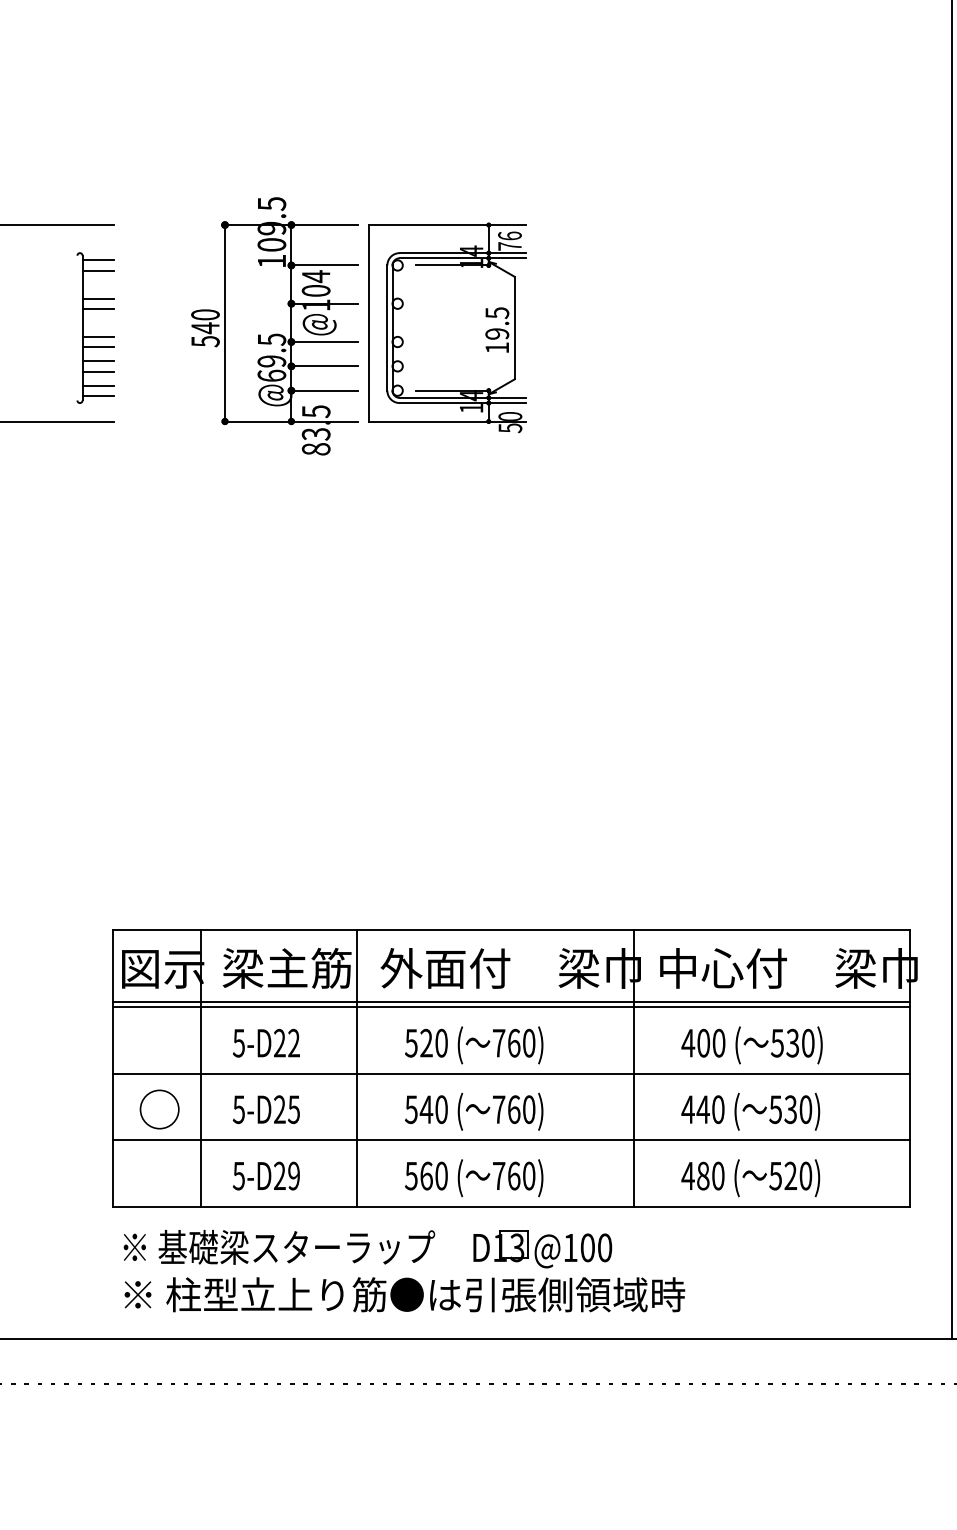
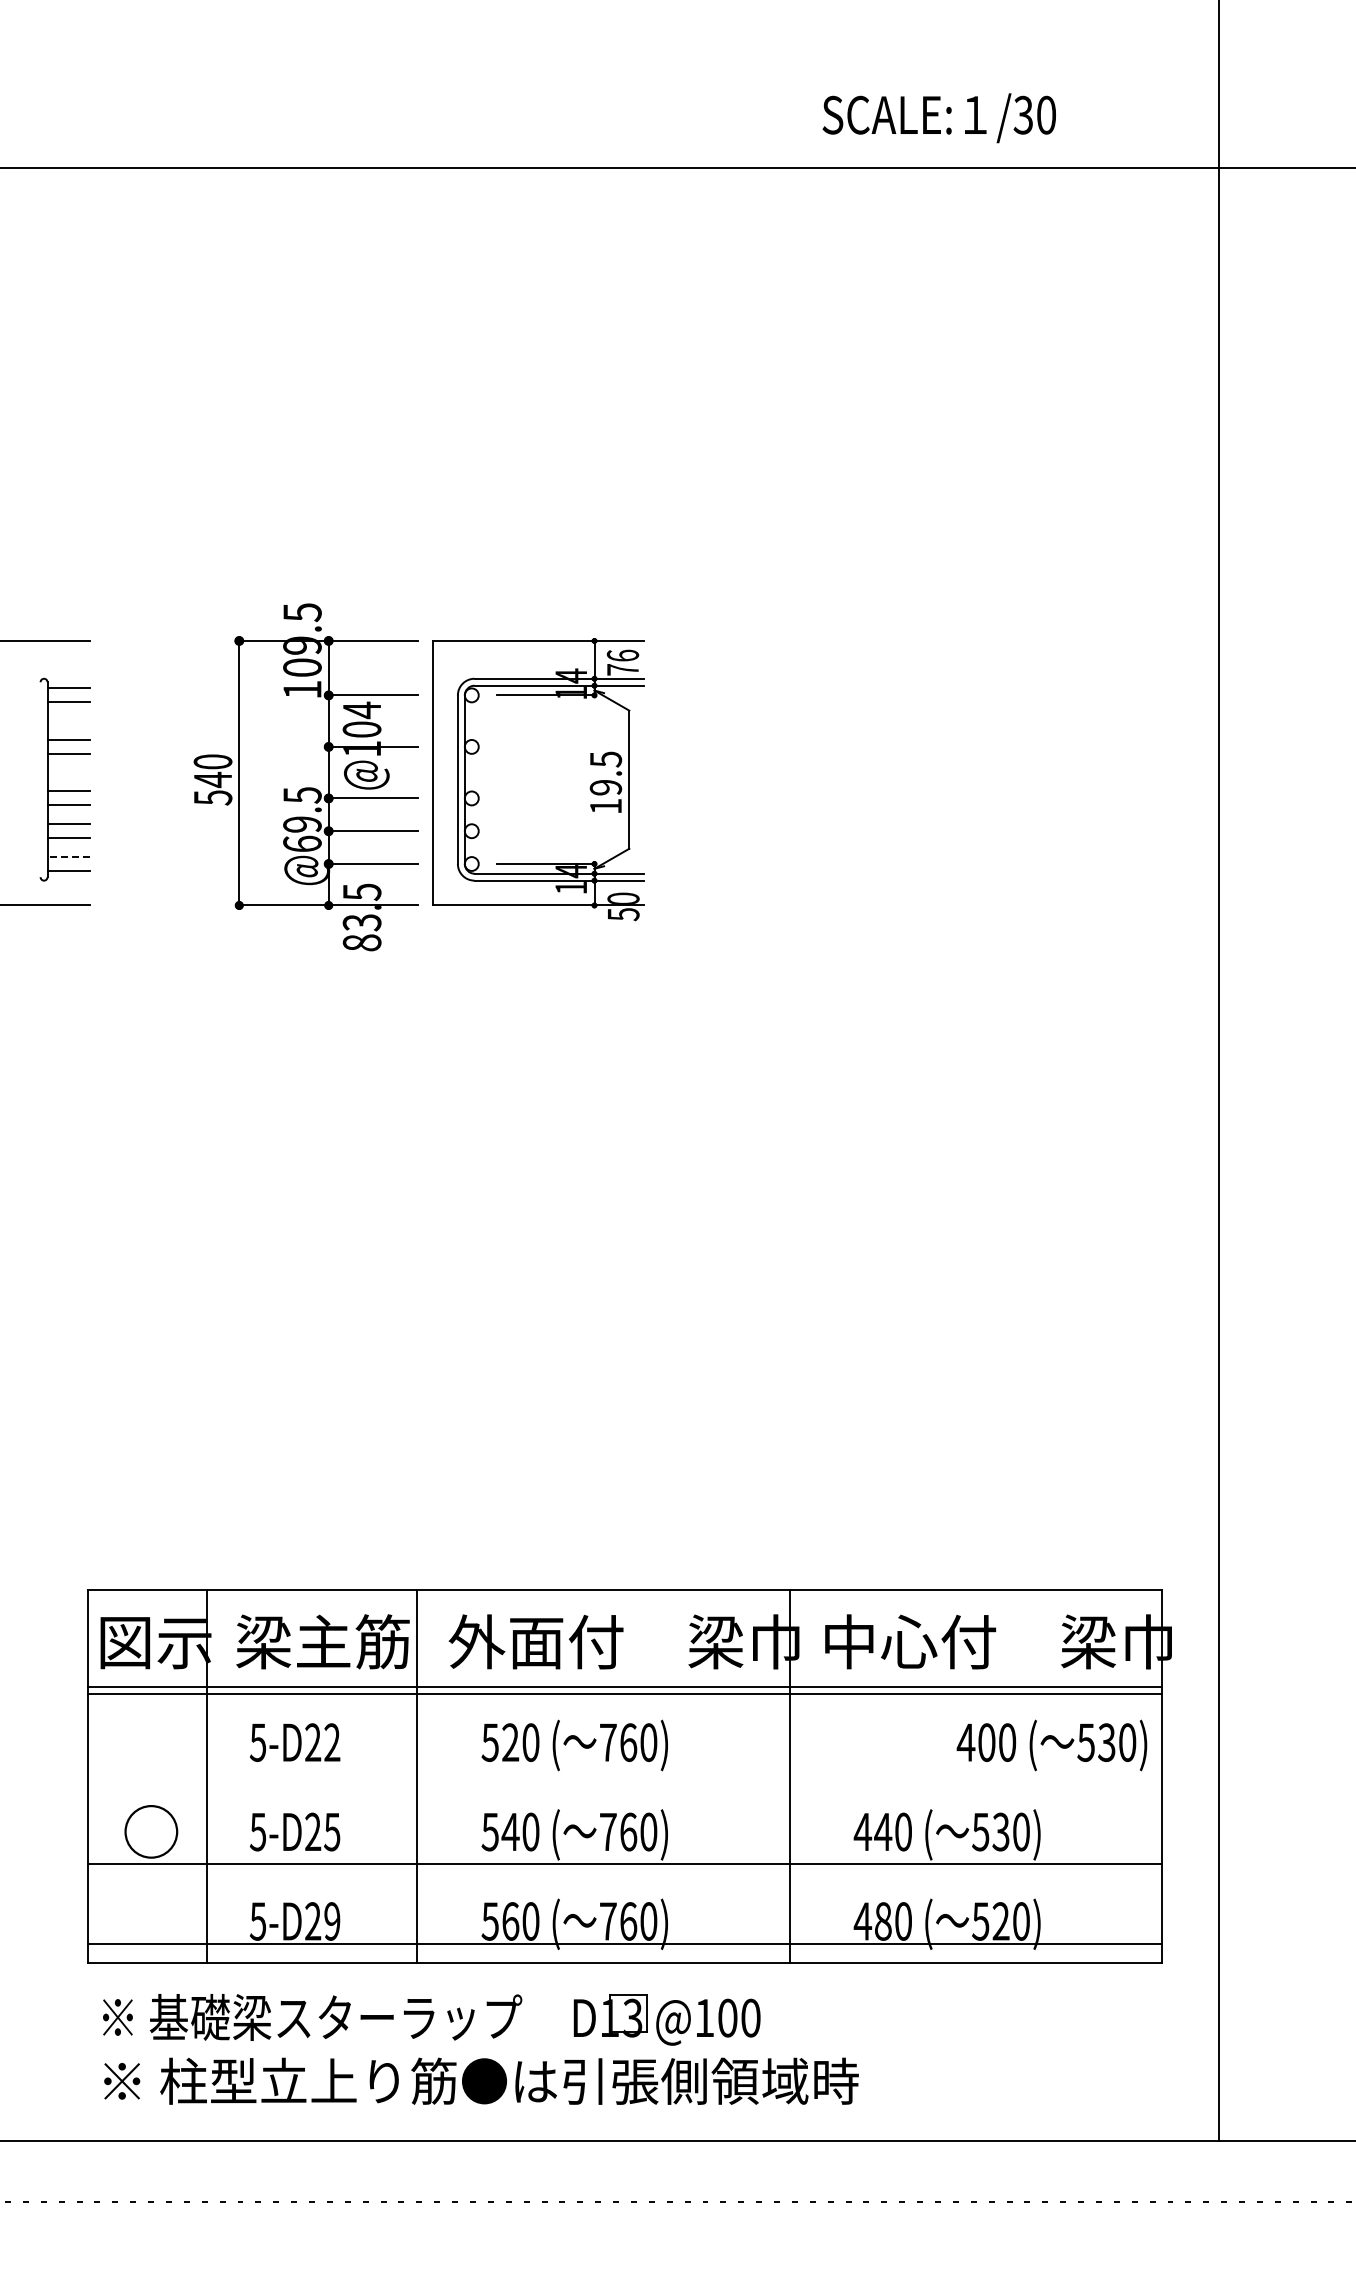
line: (98, 385) -> (68, 857), solid -> dashed
text: (751, 1045) -> (1051, 1745), moved
line: (511, 1073) -> (624, 1863), moved
line: (511, 1140) -> (624, 1944), moved

